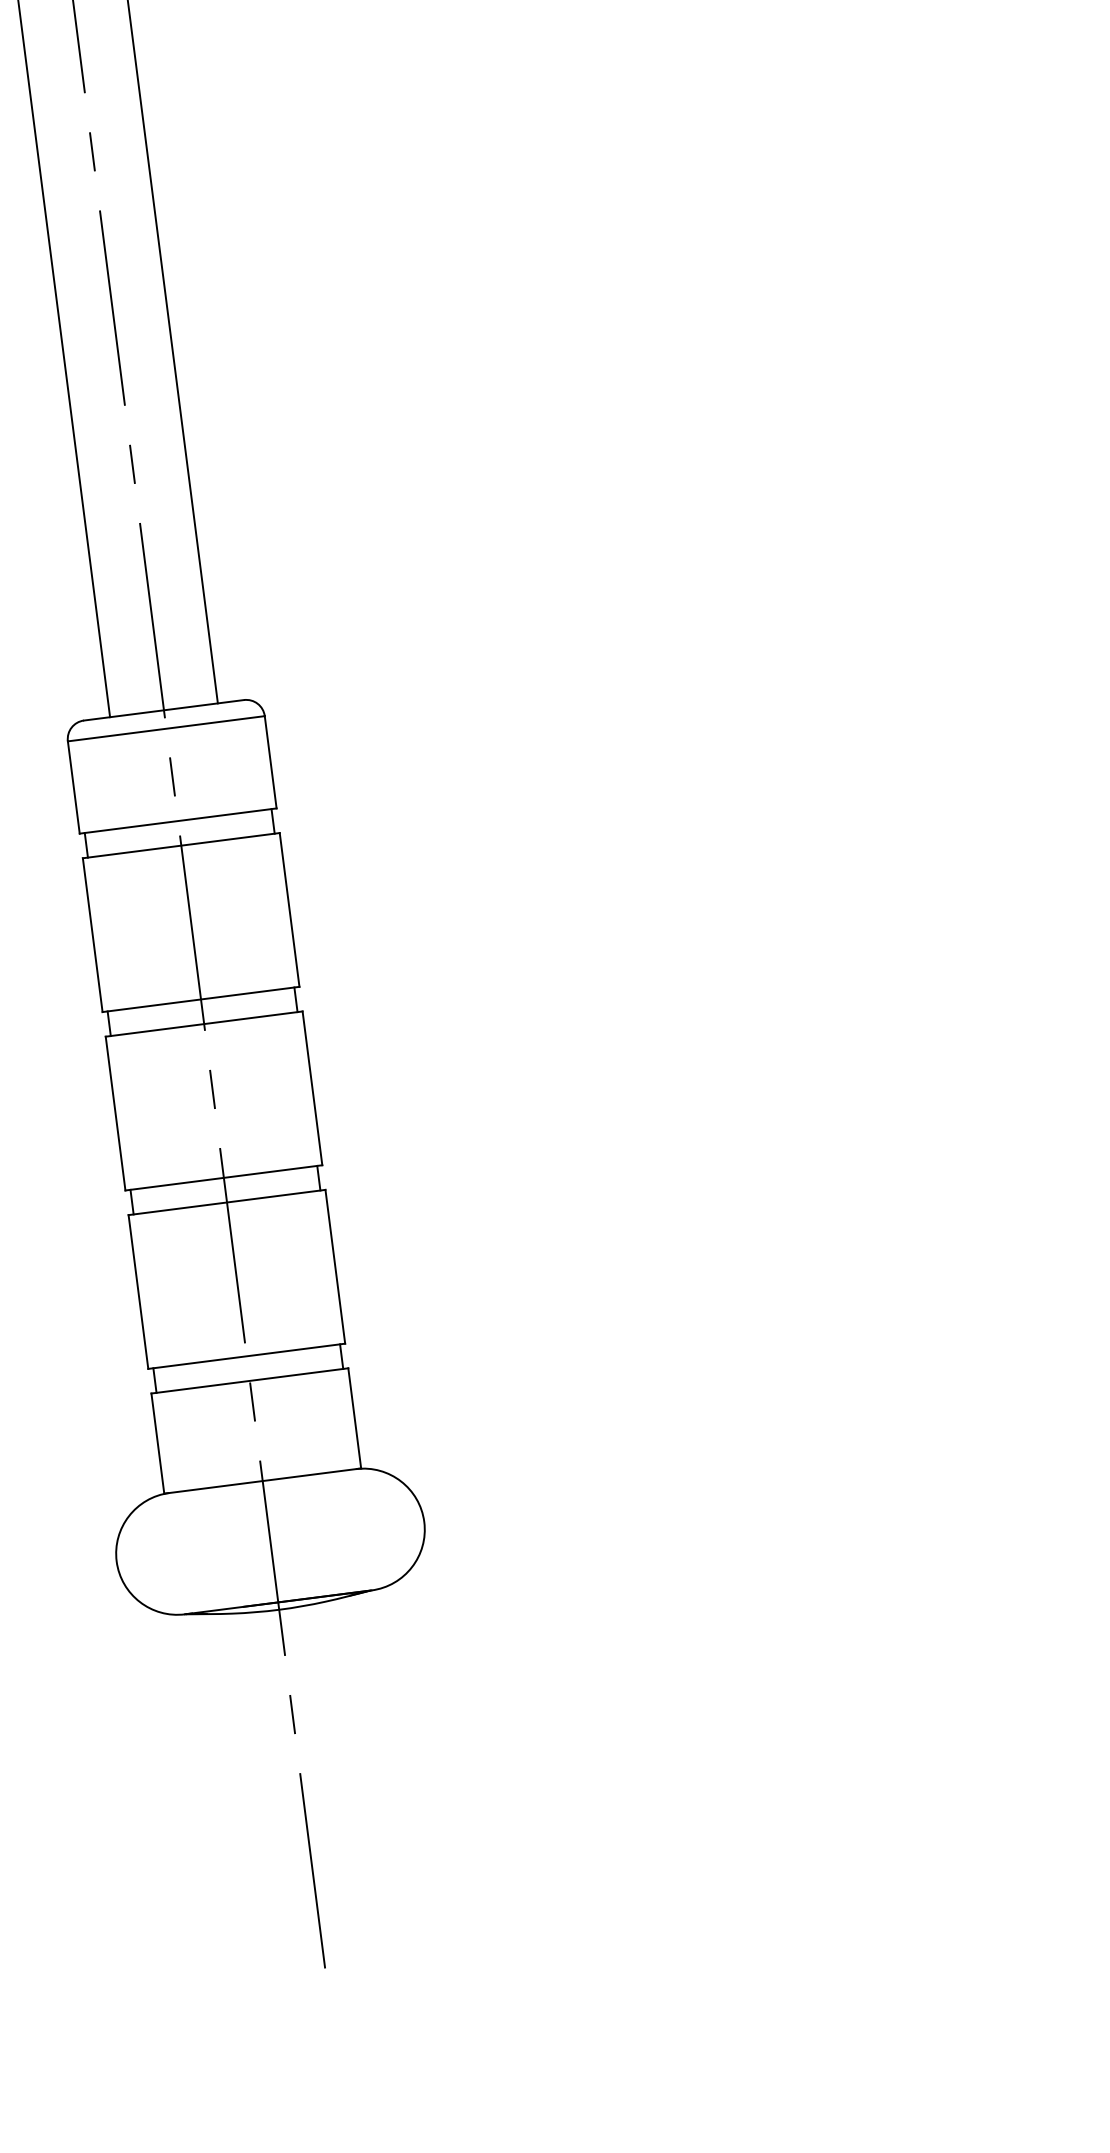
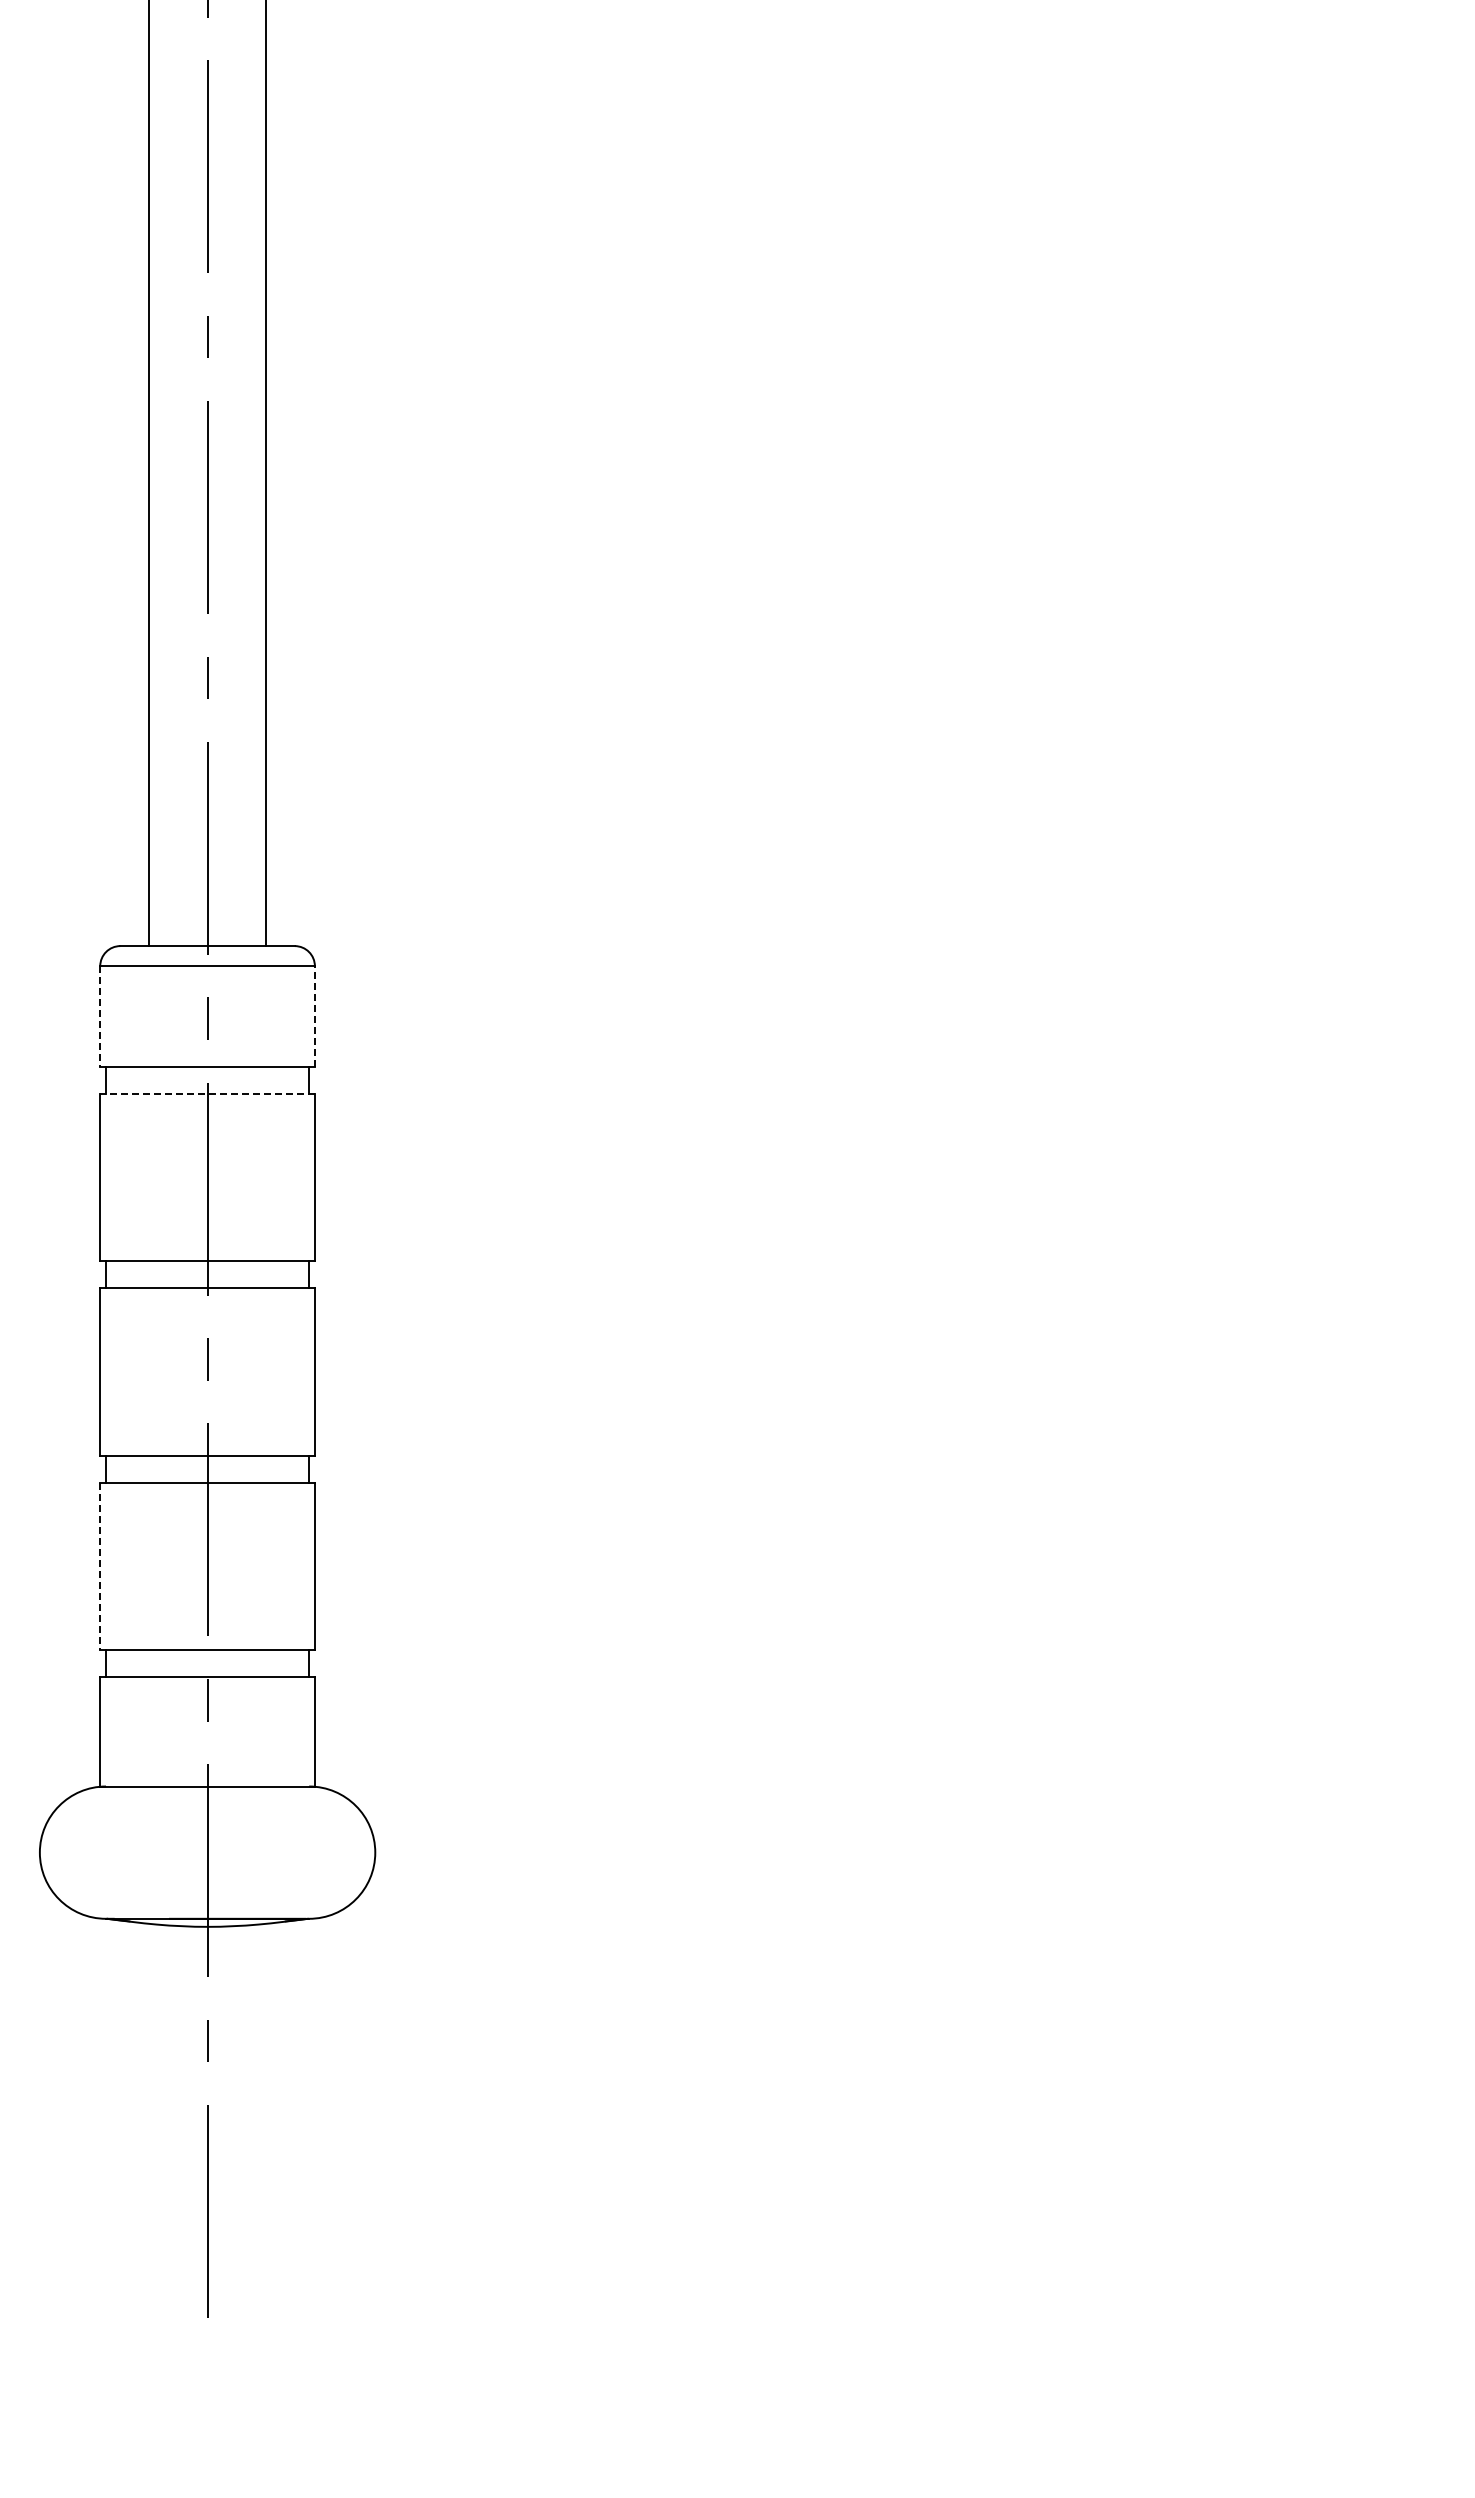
line: (270, 762) -> (314, 1016), solid -> dashed
line: (74, 788) -> (100, 1017), solid -> dashed
line: (181, 845) -> (207, 1093), solid -> dashed
line: (138, 1291) -> (100, 1566), solid -> dashed

